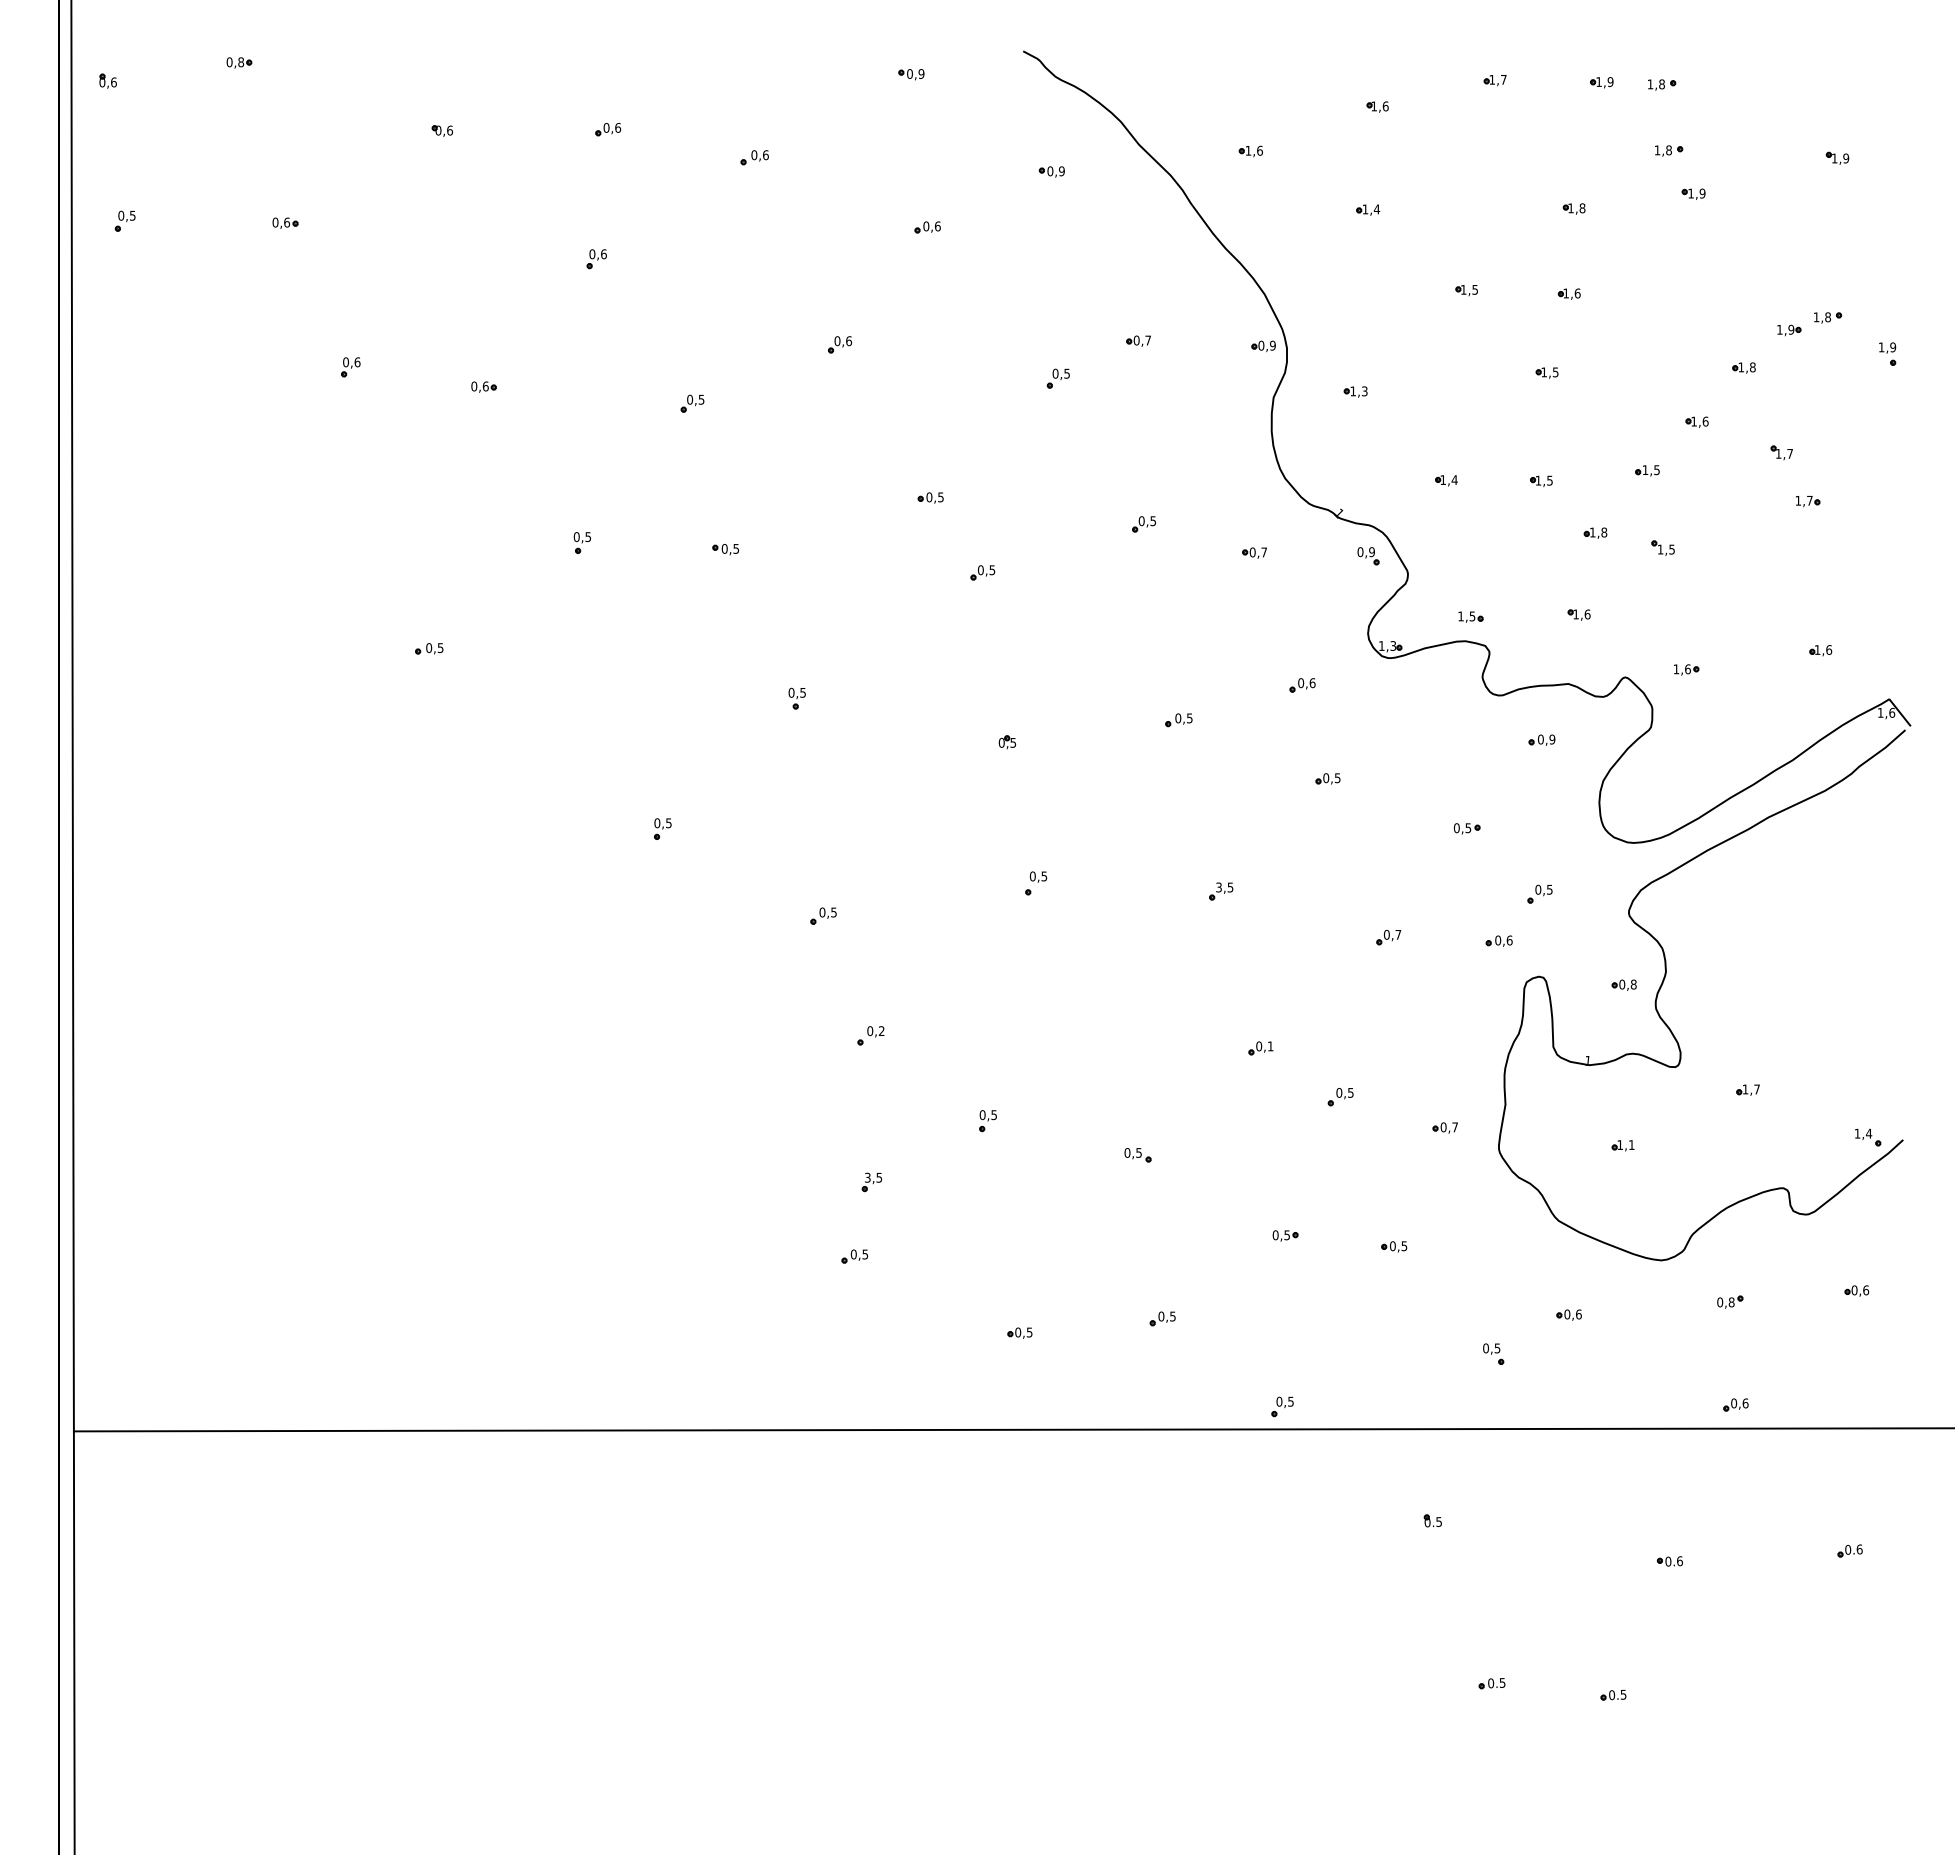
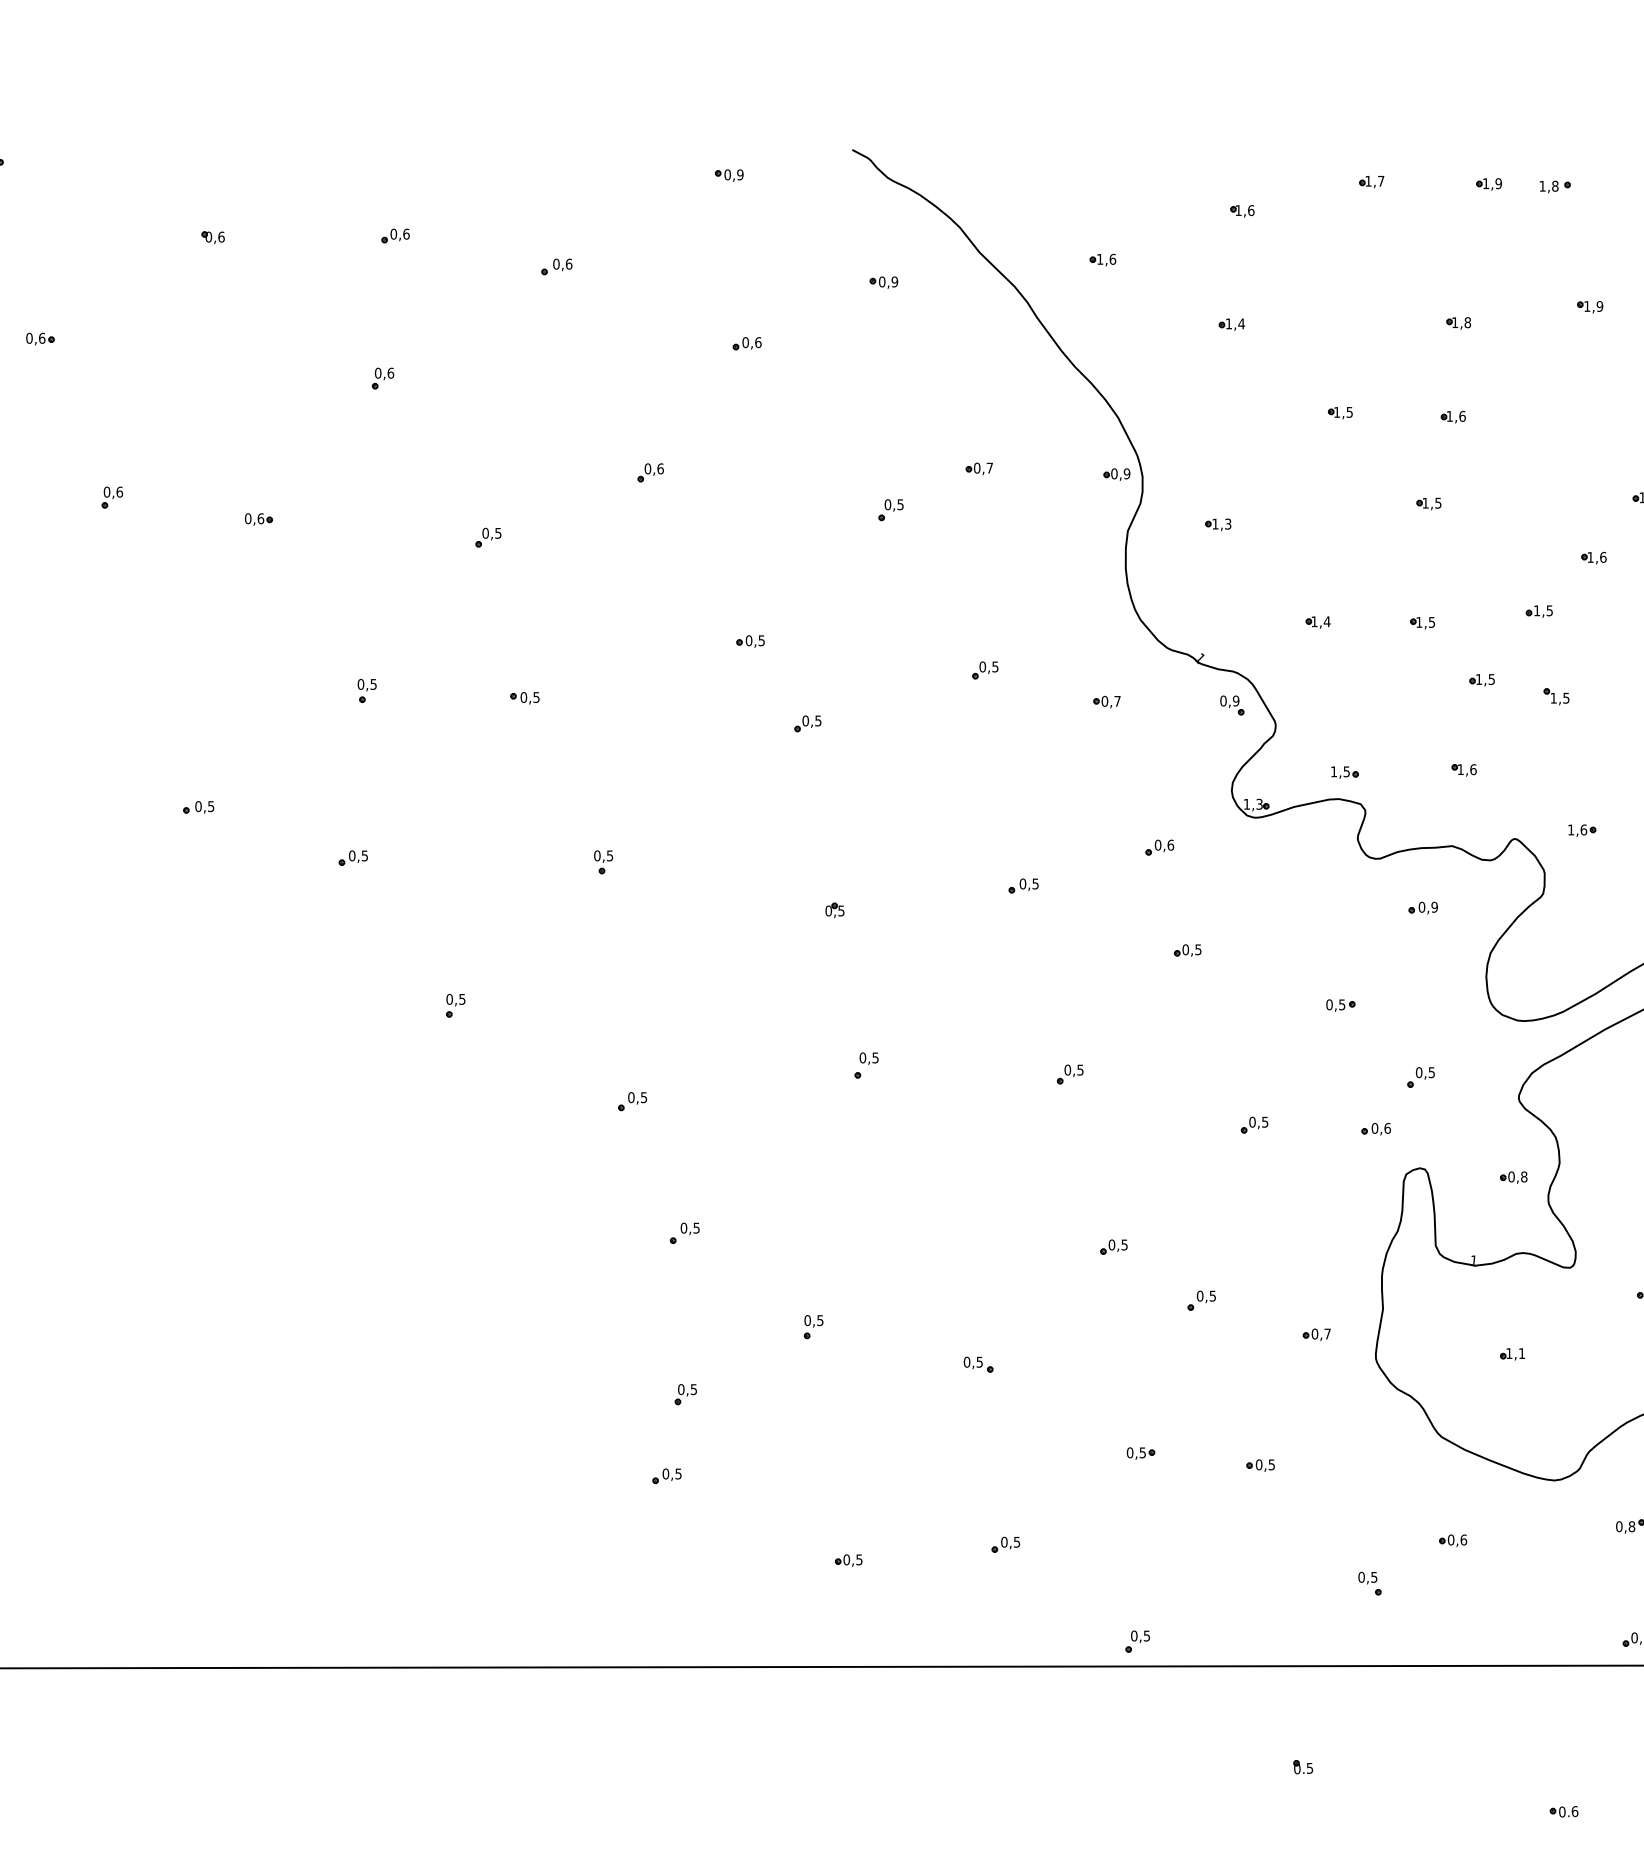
part: (1669, 150) -> (1563, 259), removed
text: (1604, 532) -> (1492, 679), 1,8 -> 1,5
part: (569, 694) -> (352, 857), added
text: (1218, 887) -> (1067, 1070), 3,5 -> 0,5
text: (1398, 934) -> (1265, 1121), 0,7 -> 0,5
text: (881, 1031) -> (696, 1228), 0,2 -> 0,5
text: (1270, 1046) -> (1124, 1245), 0,1 -> 0,5
text: (867, 1177) -> (680, 1389), 3,5 -> 0,5

